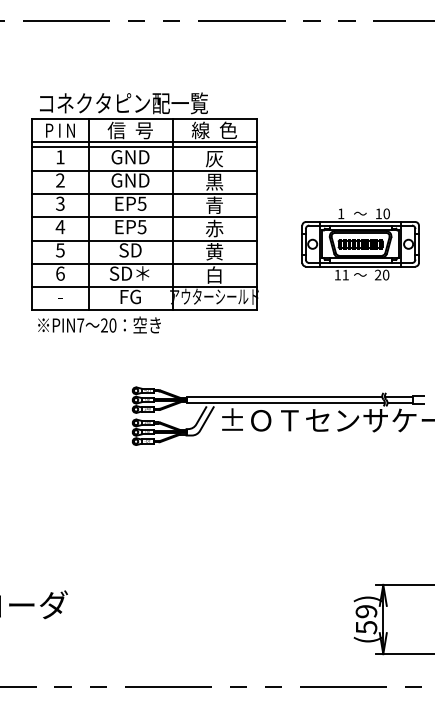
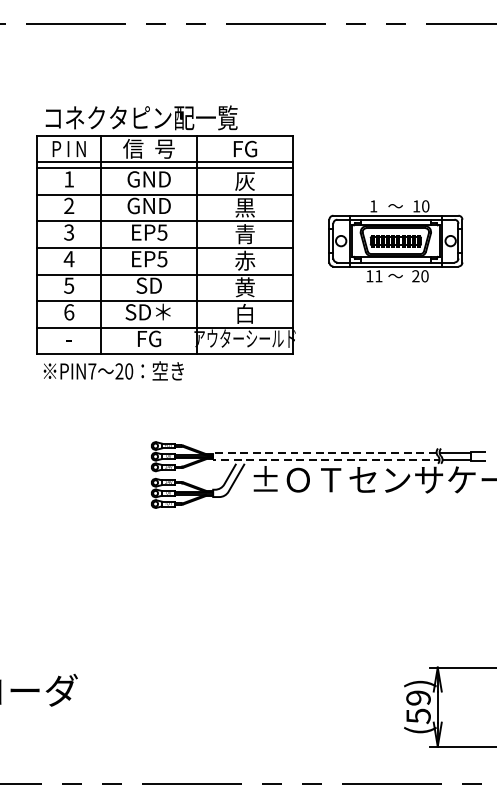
text: (213, 130) -> (243, 148), 線  色 -> FG
part: (360, 244) -> (395, 241), moved
line: (186, 401) -> (213, 458), solid -> dashed

